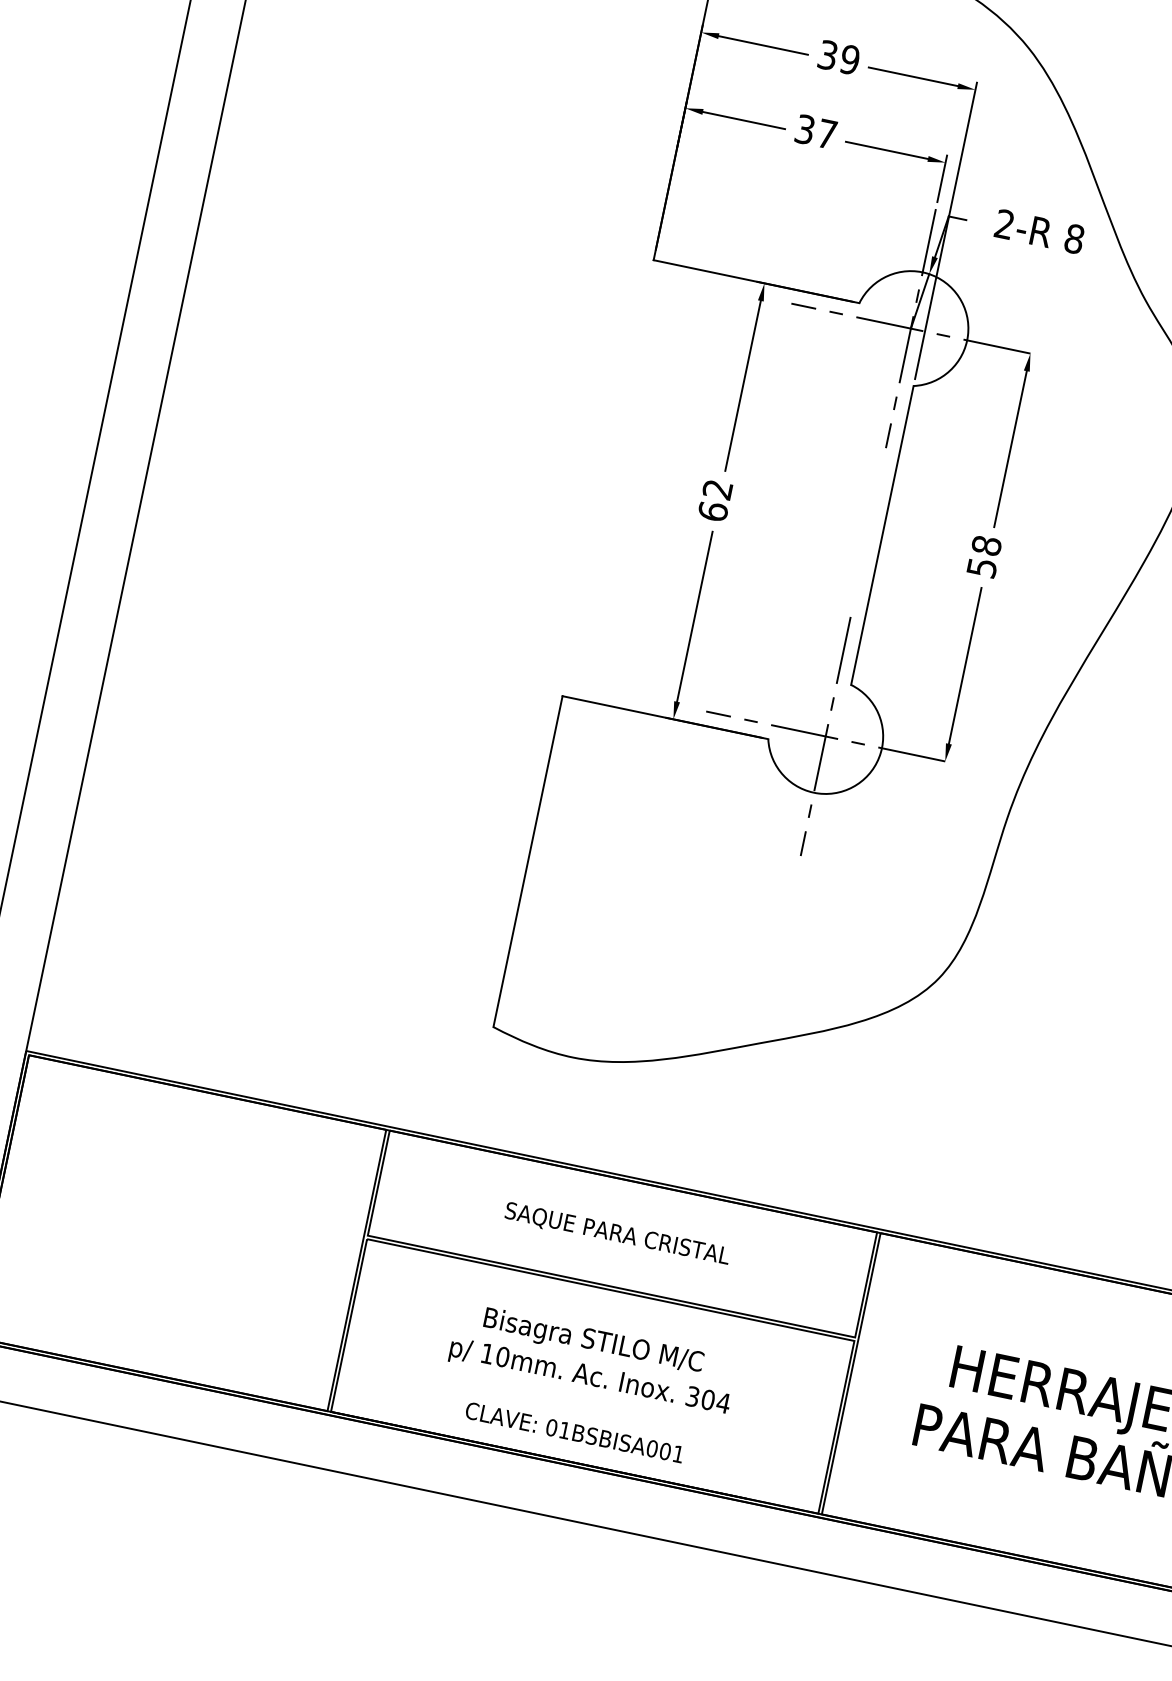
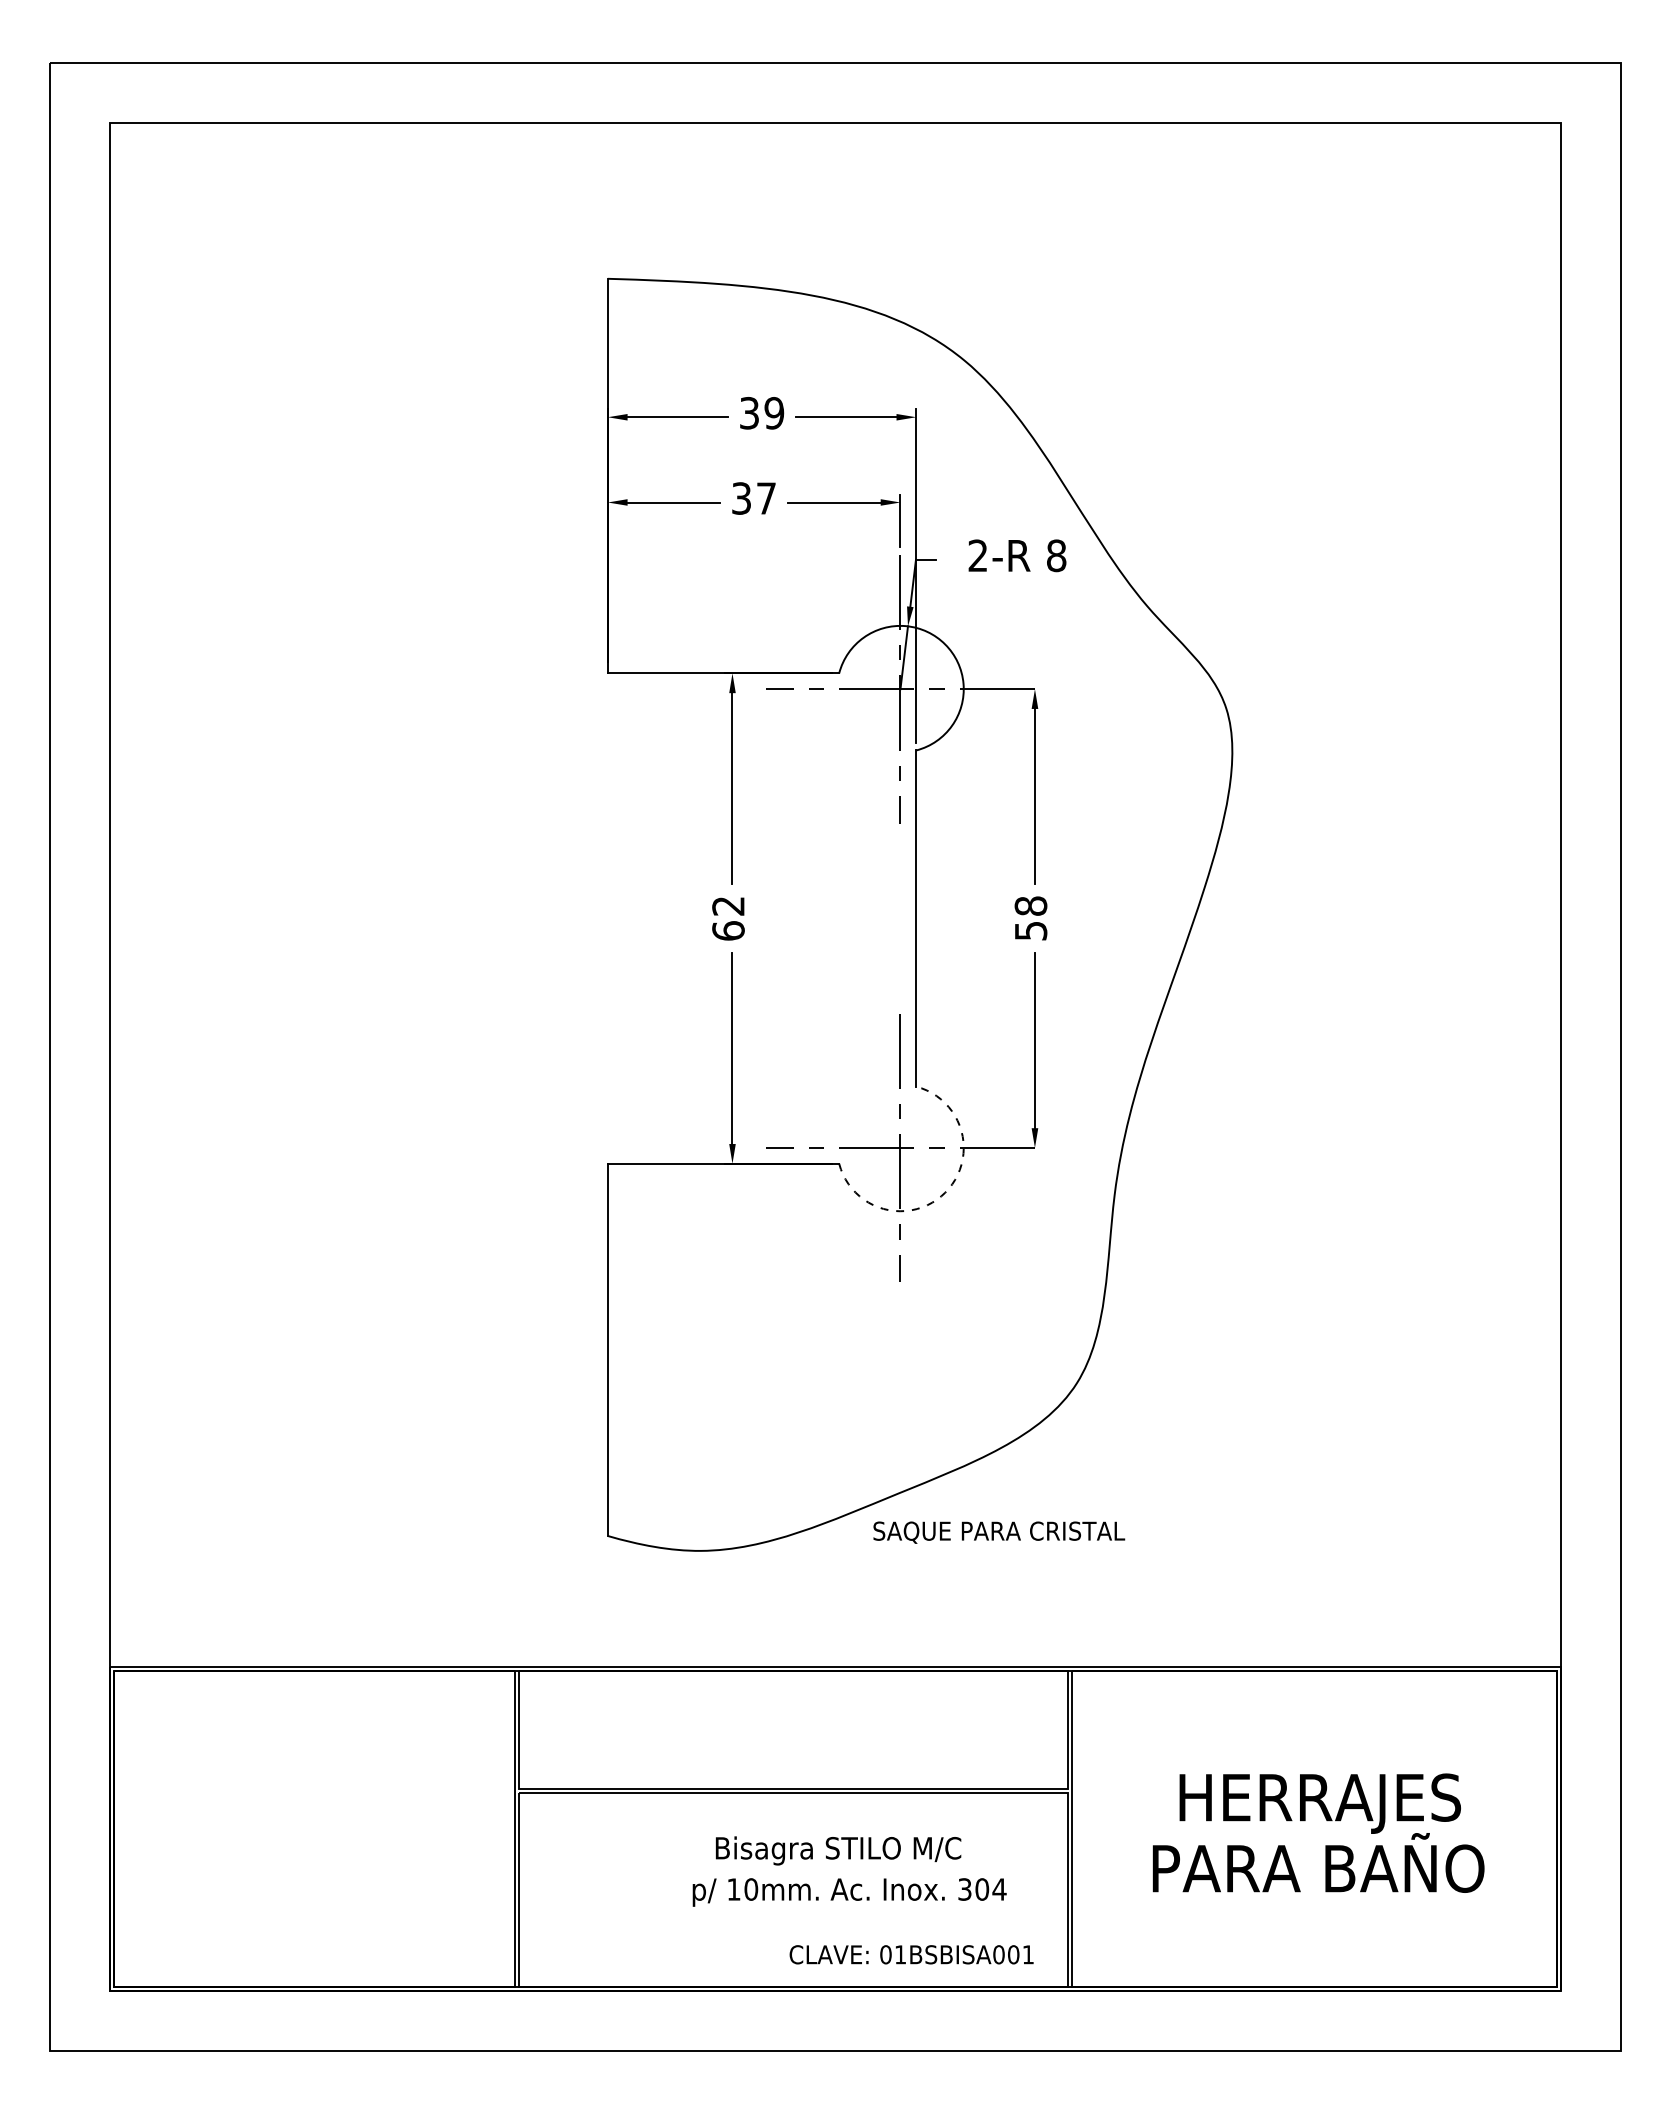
arc: (857, 784) -> (945, 1192), solid -> dashed
text: (617, 1234) -> (999, 1532), moved
text: (593, 1341) -> (838, 1850), moved
text: (589, 1377) -> (849, 1892), moved
text: (574, 1432) -> (911, 1954), moved

